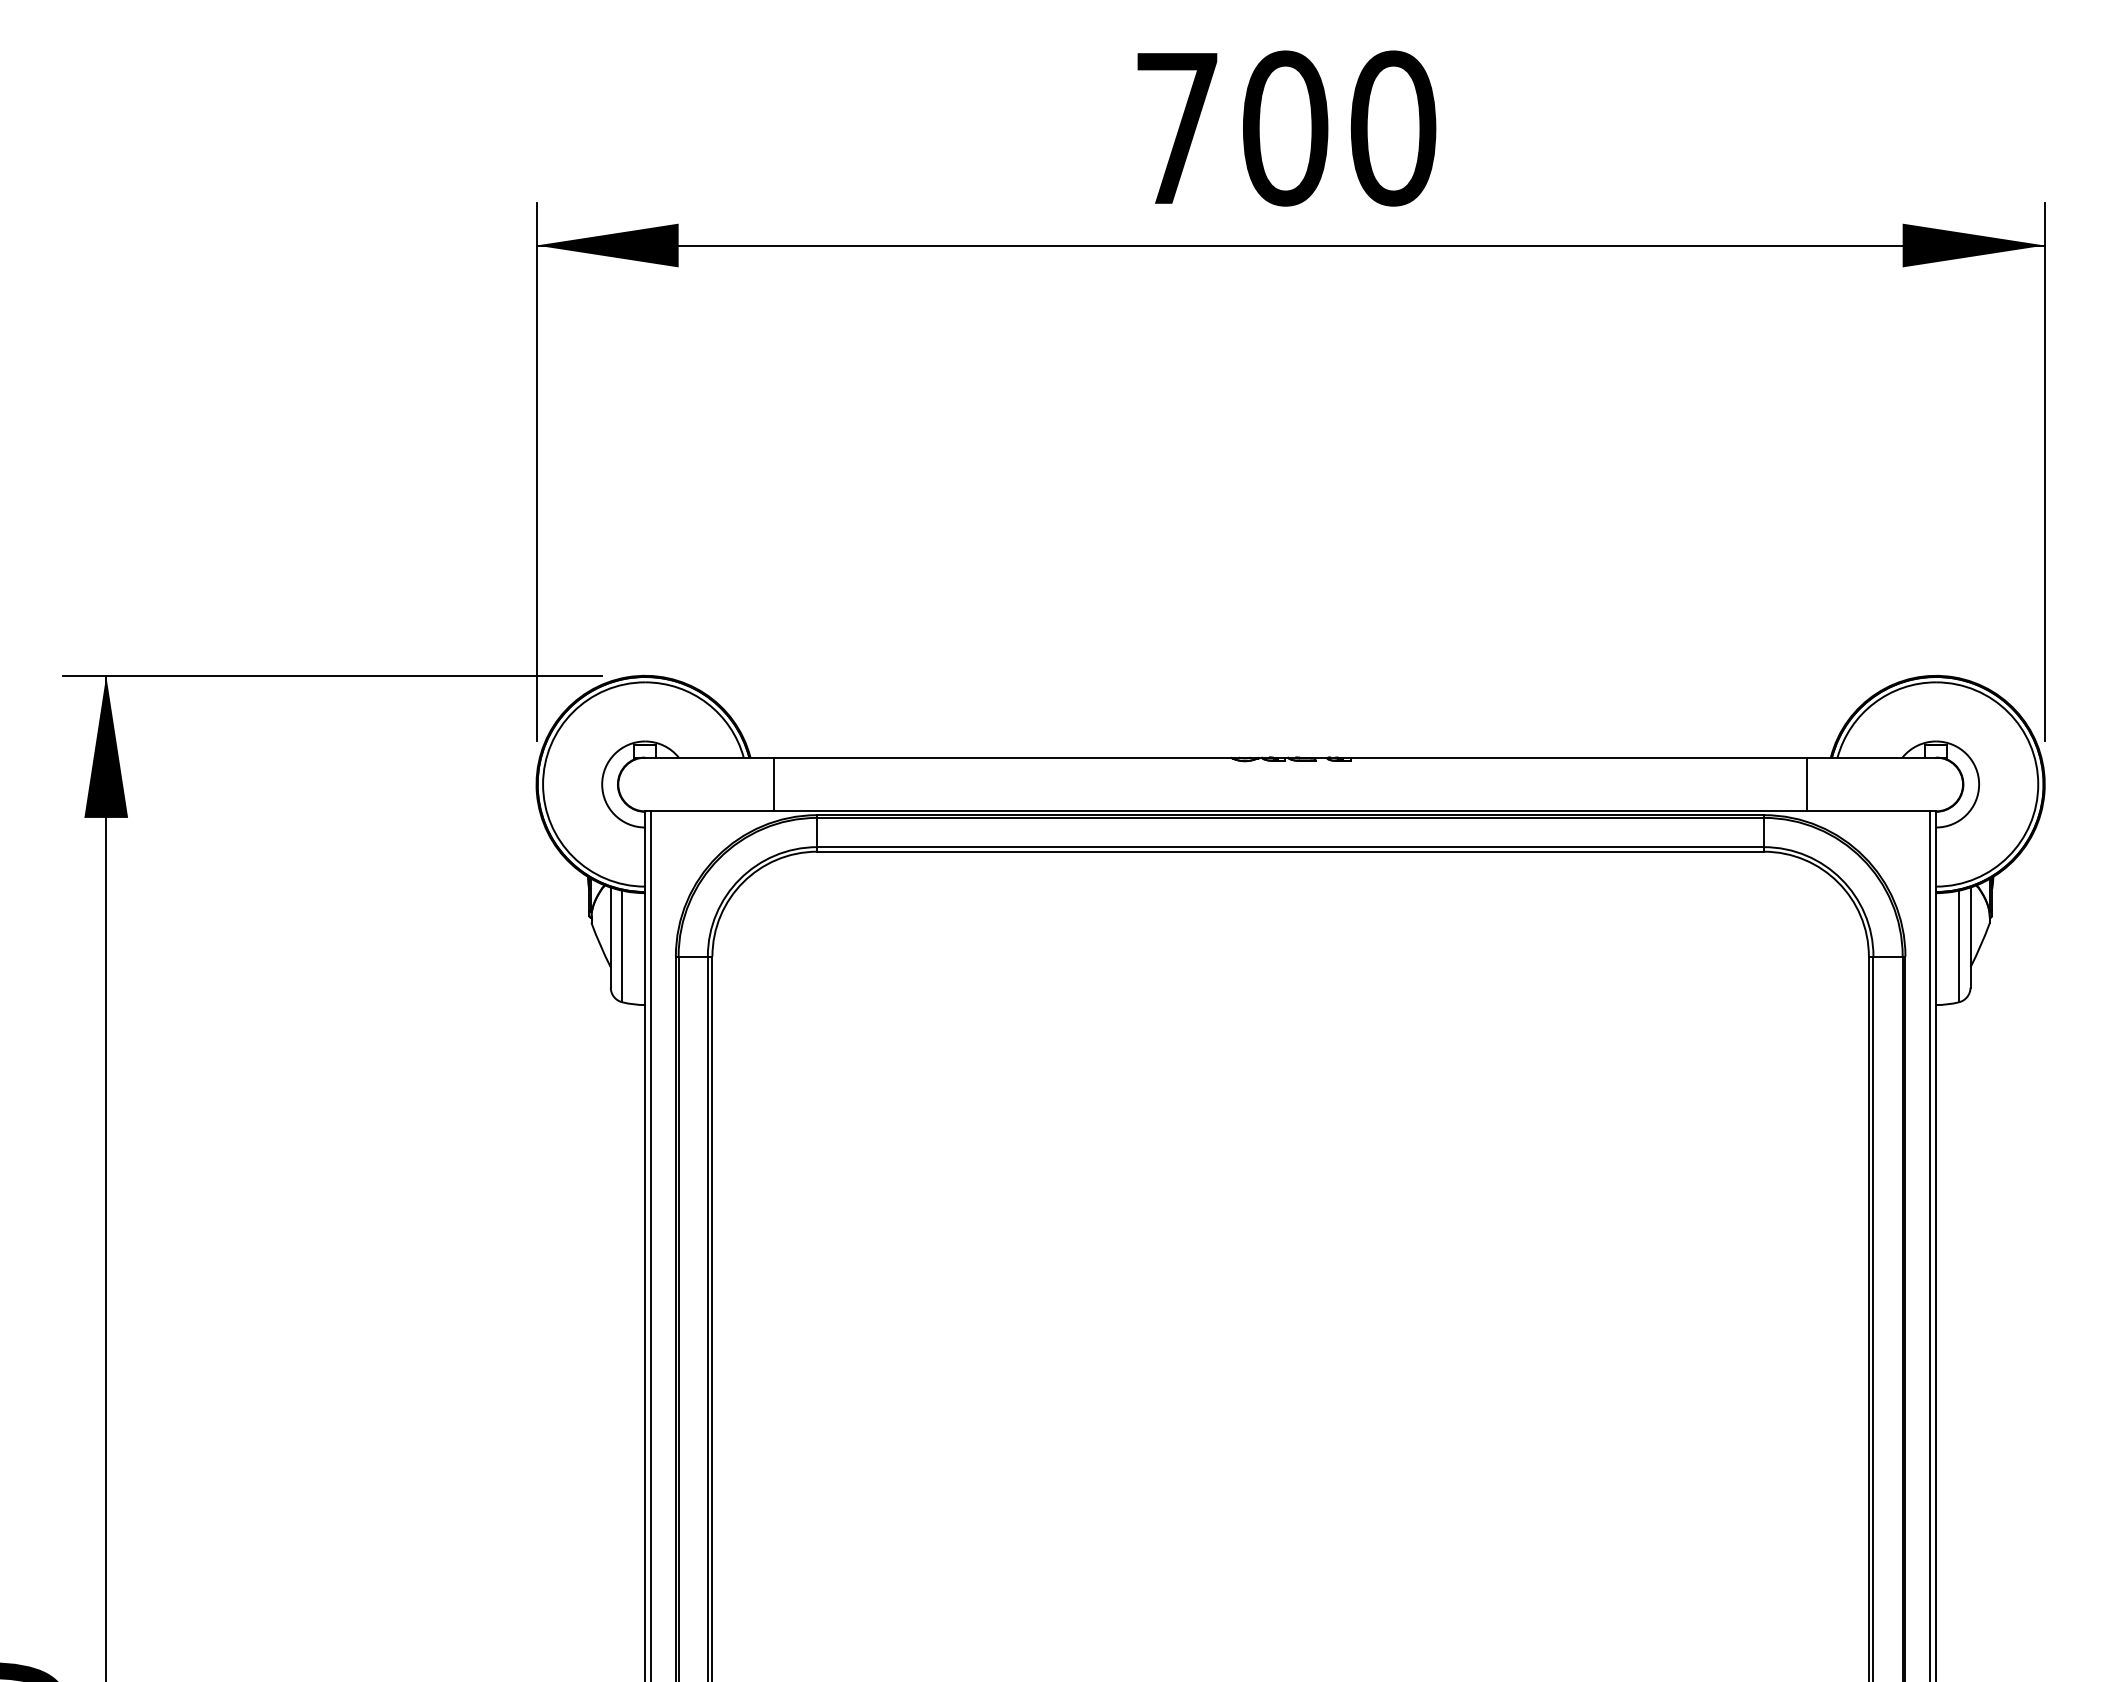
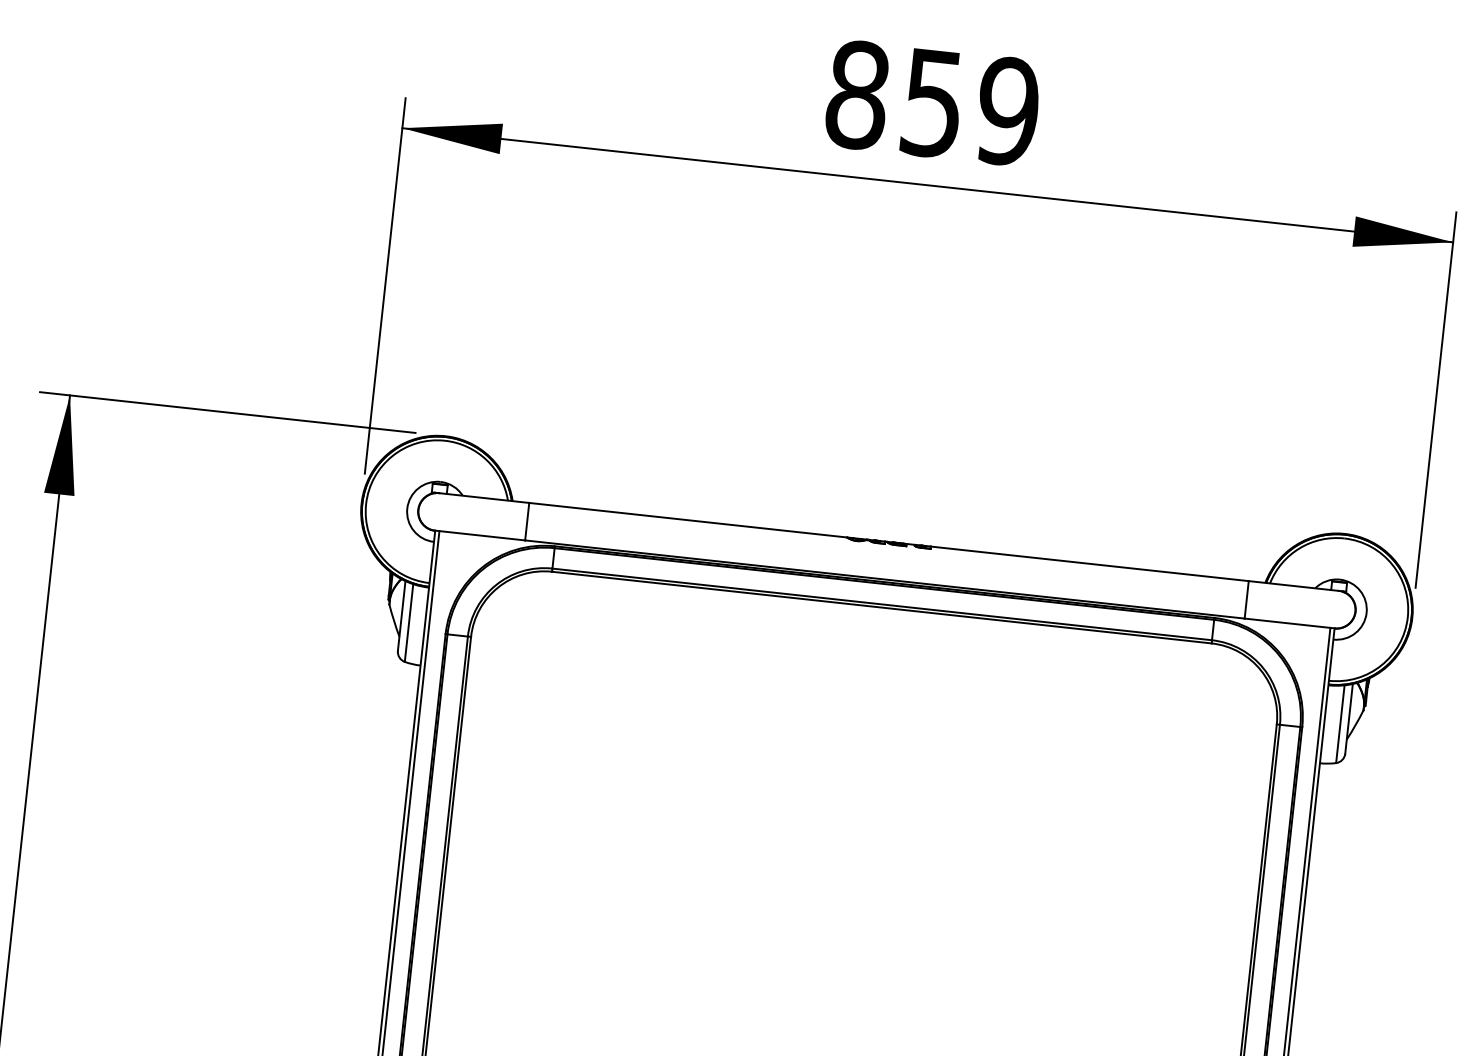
text: (1285, 128) -> (933, 103), 700 -> 859

